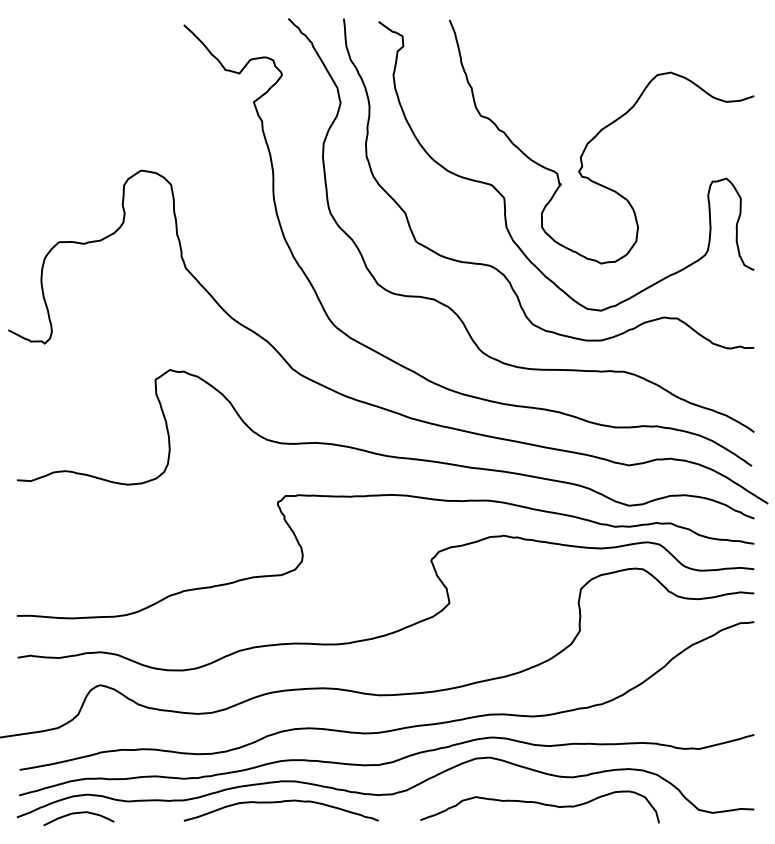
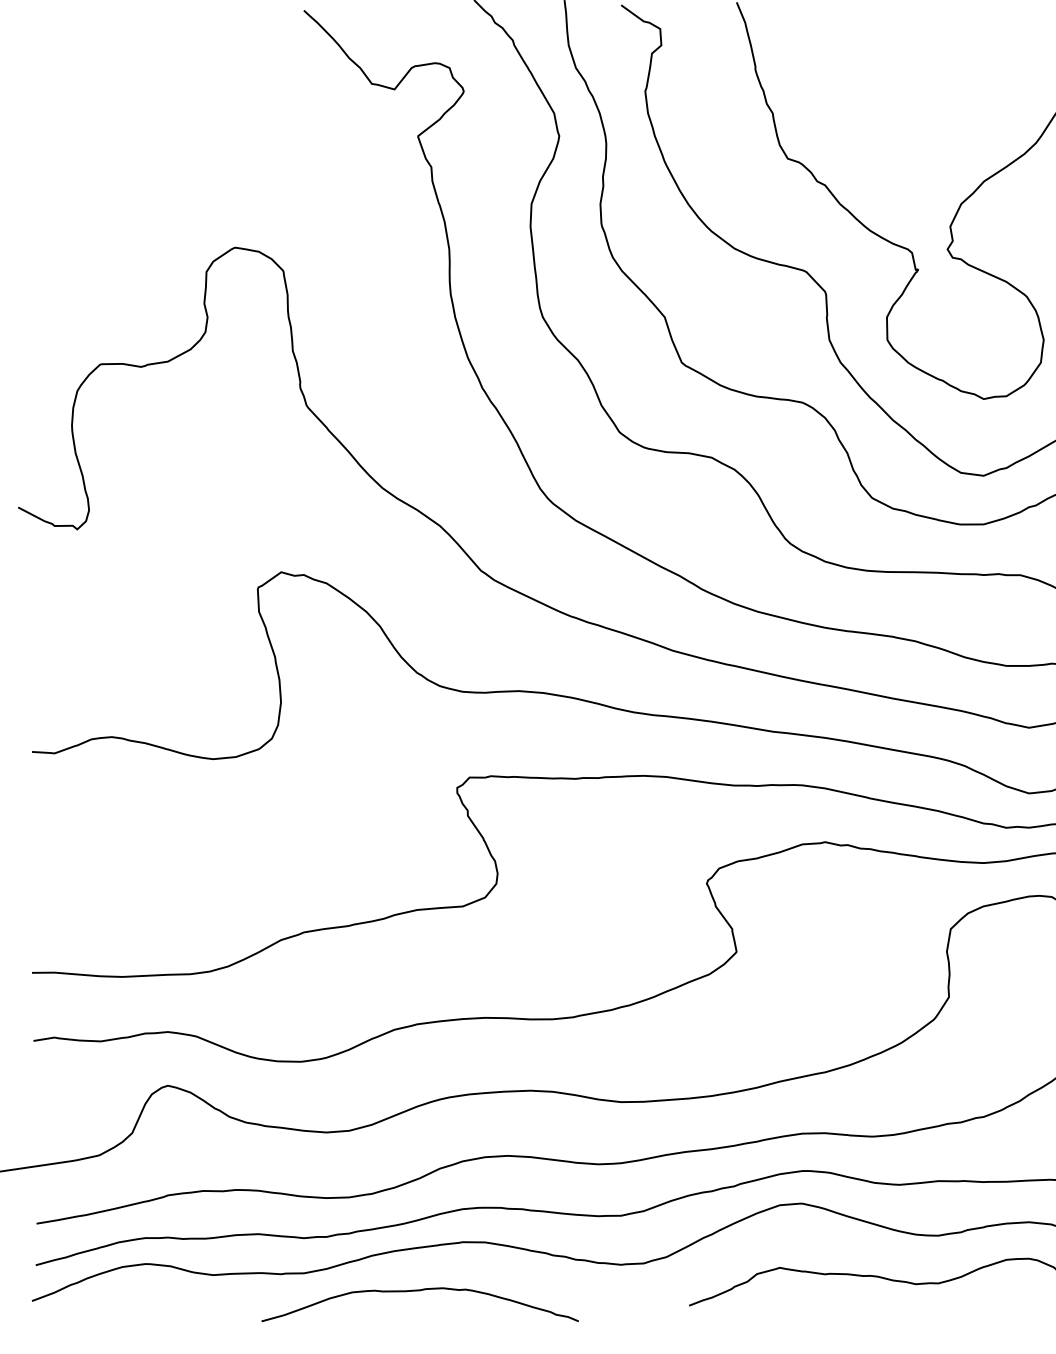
curve: (280, 802) -> (418, 1291), moved
curve: (78, 813) -> (132, 1294), removed

